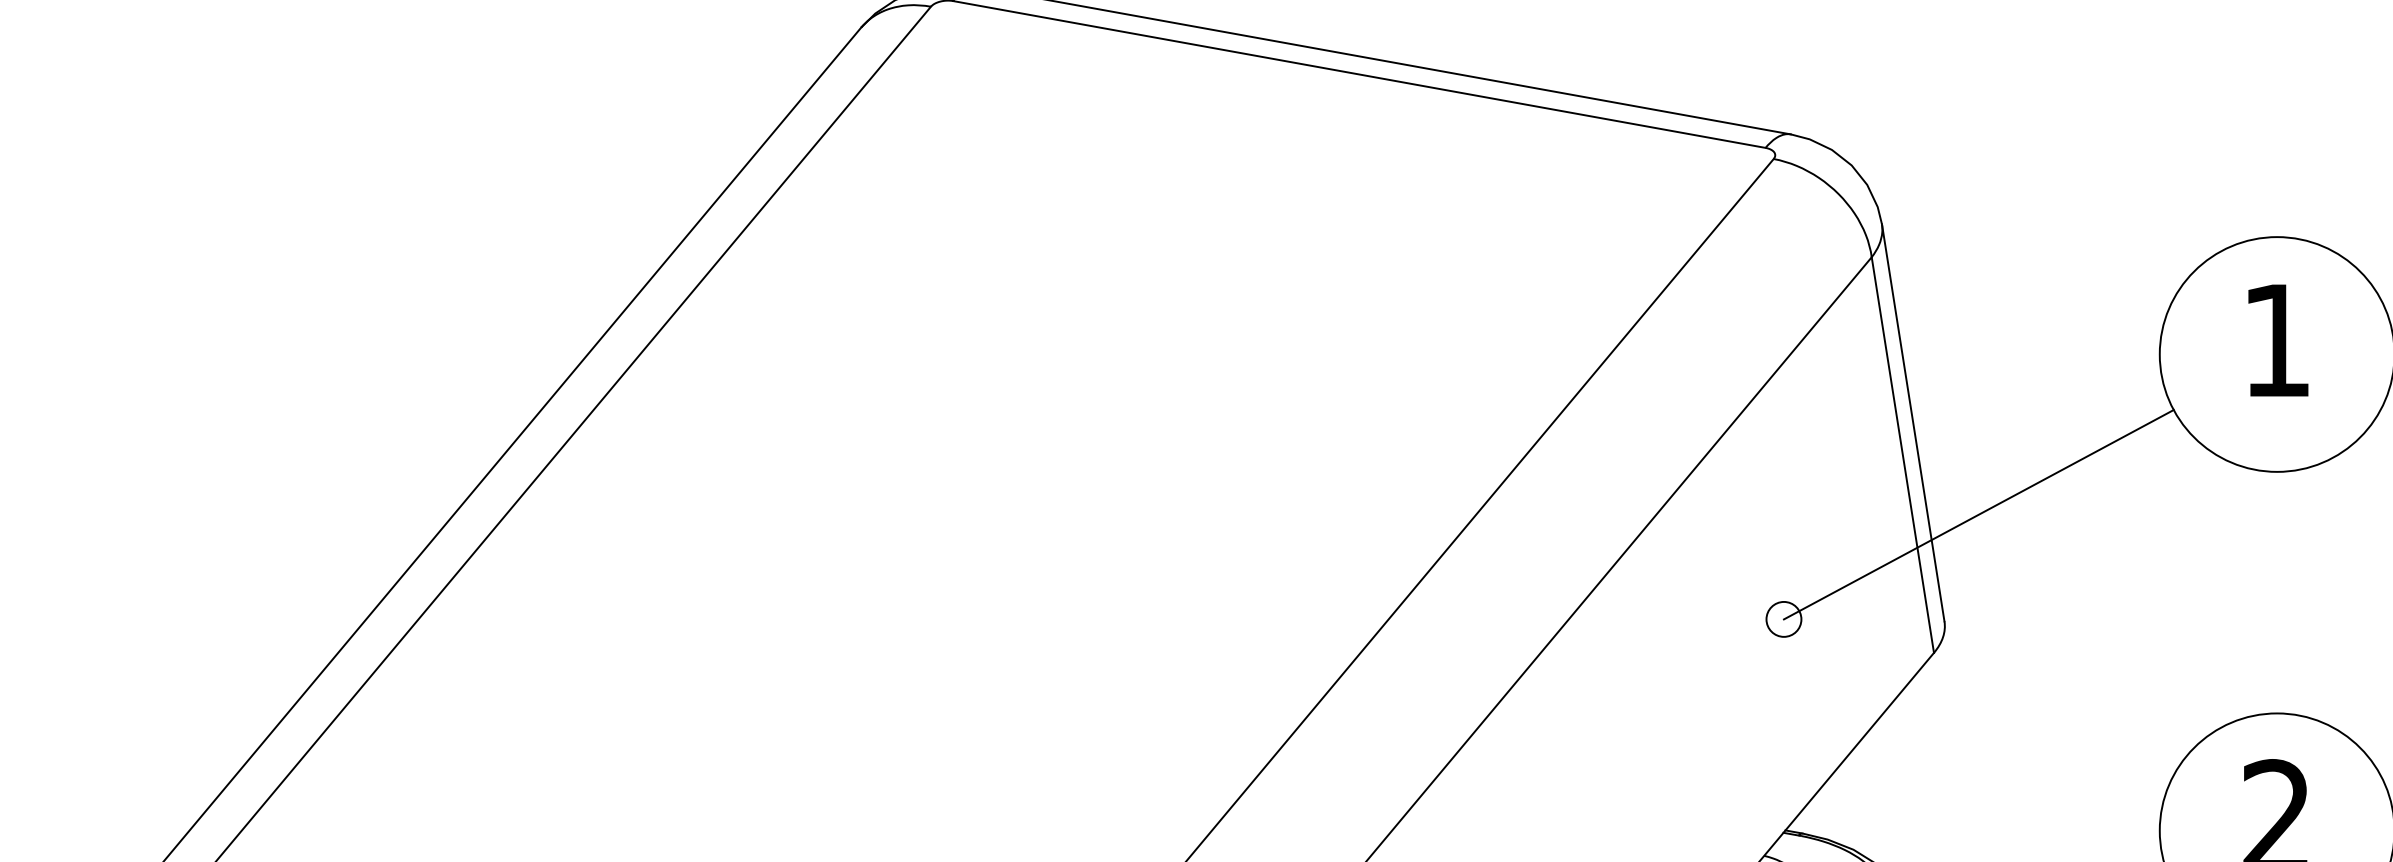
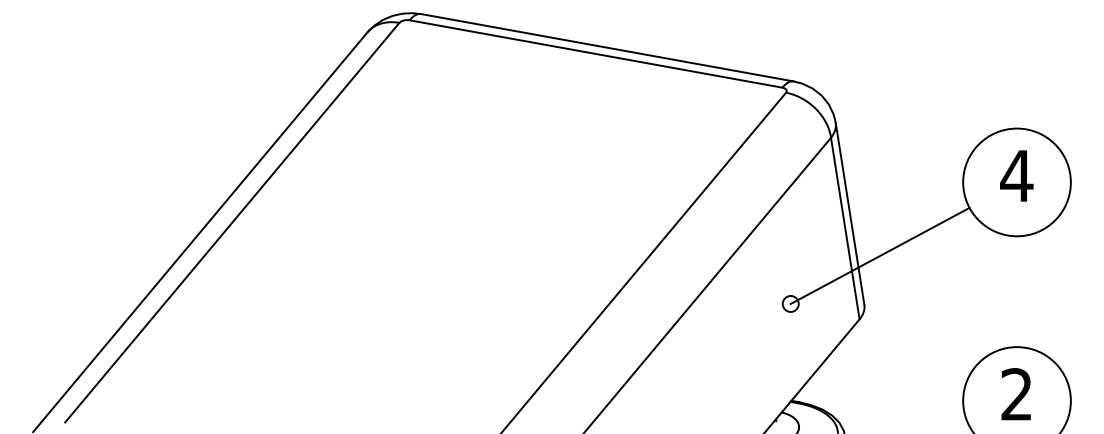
text: (2276, 339) -> (1016, 175), 1 -> 4

